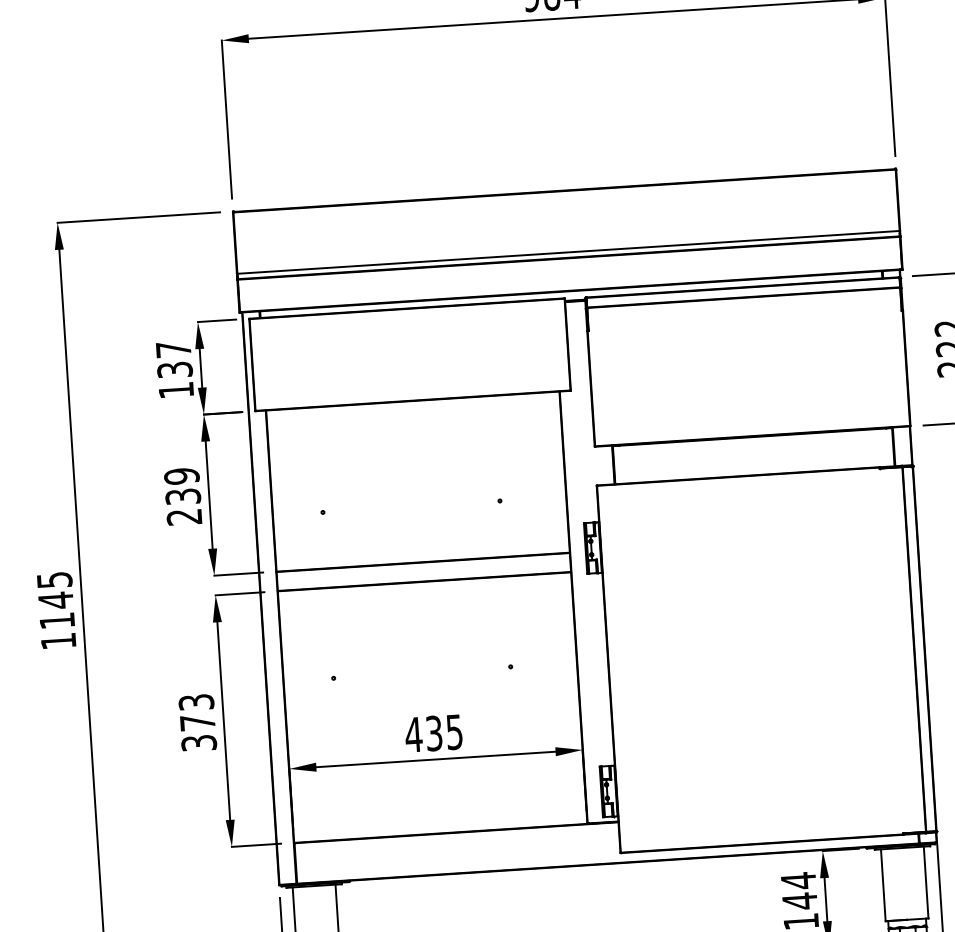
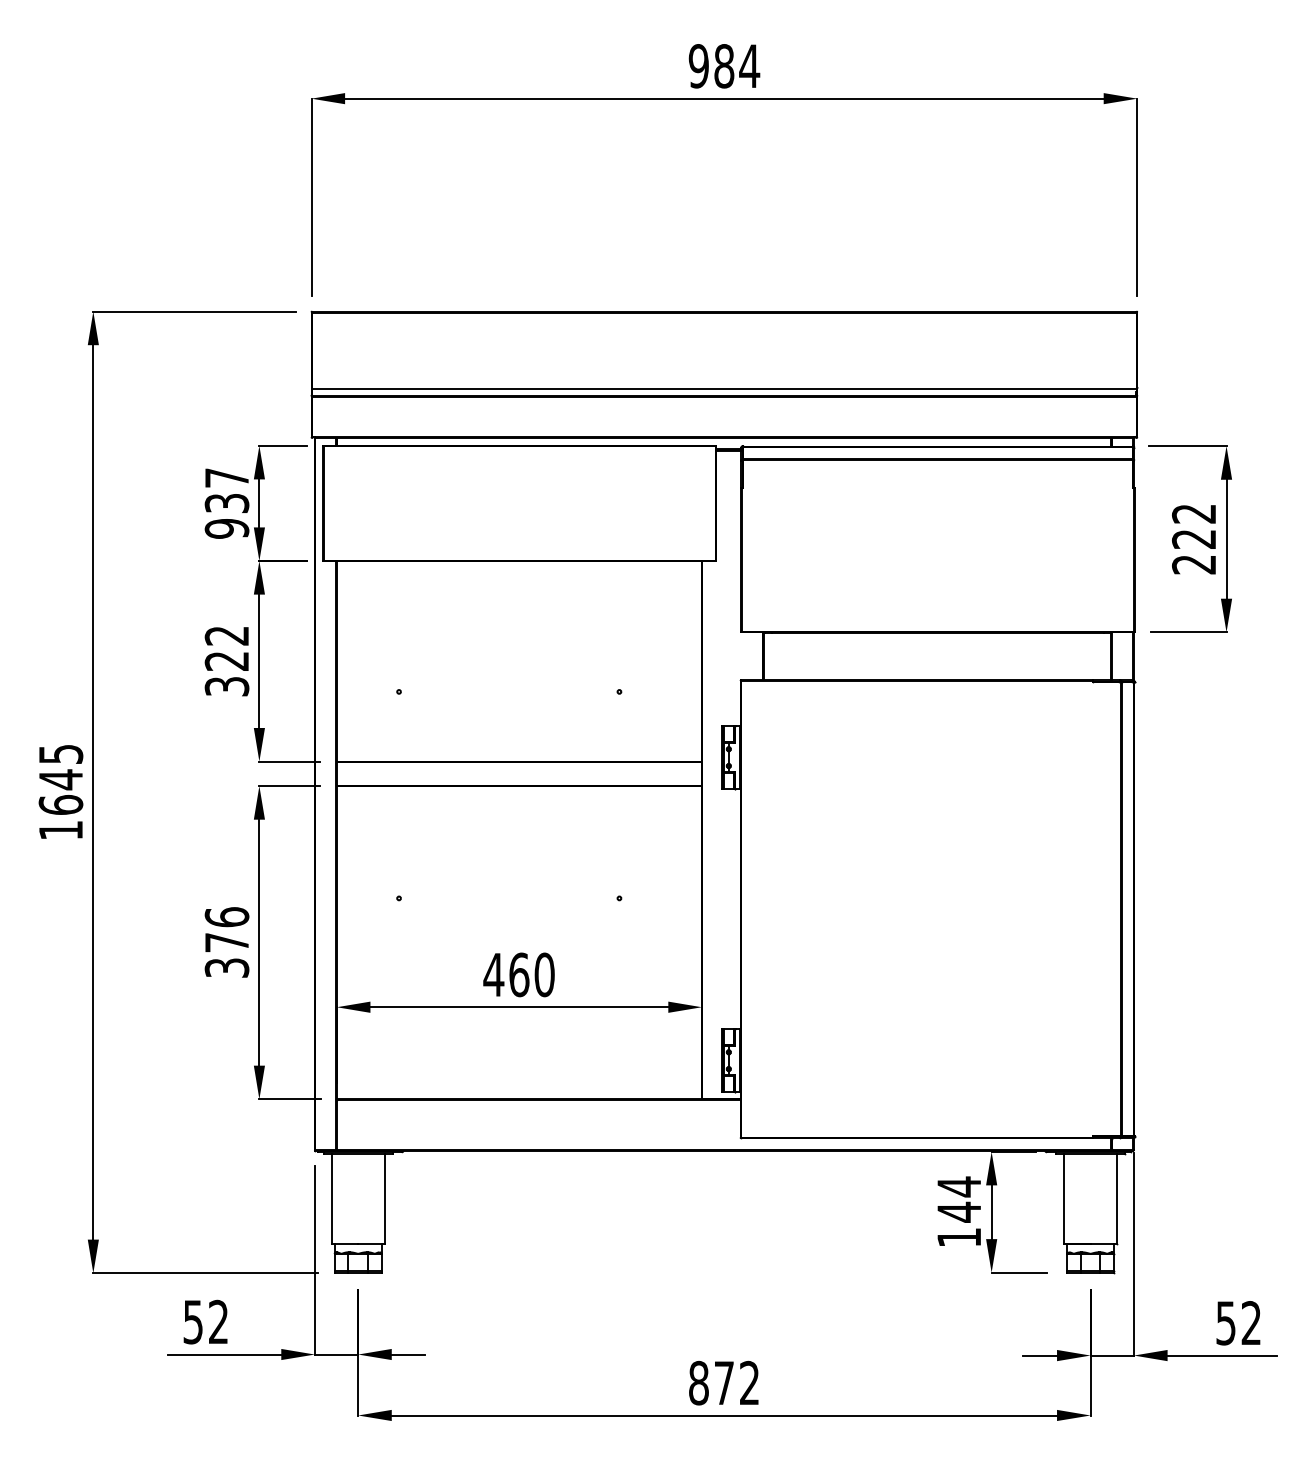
text: (175, 390) -> (226, 528), 137 -> 937
text: (182, 496) -> (226, 661), 239 -> 322
text: (56, 620) -> (60, 804), 1145 -> 1645
text: (196, 702) -> (226, 917), 373 -> 376
text: (444, 732) -> (531, 974), 435 -> 460

